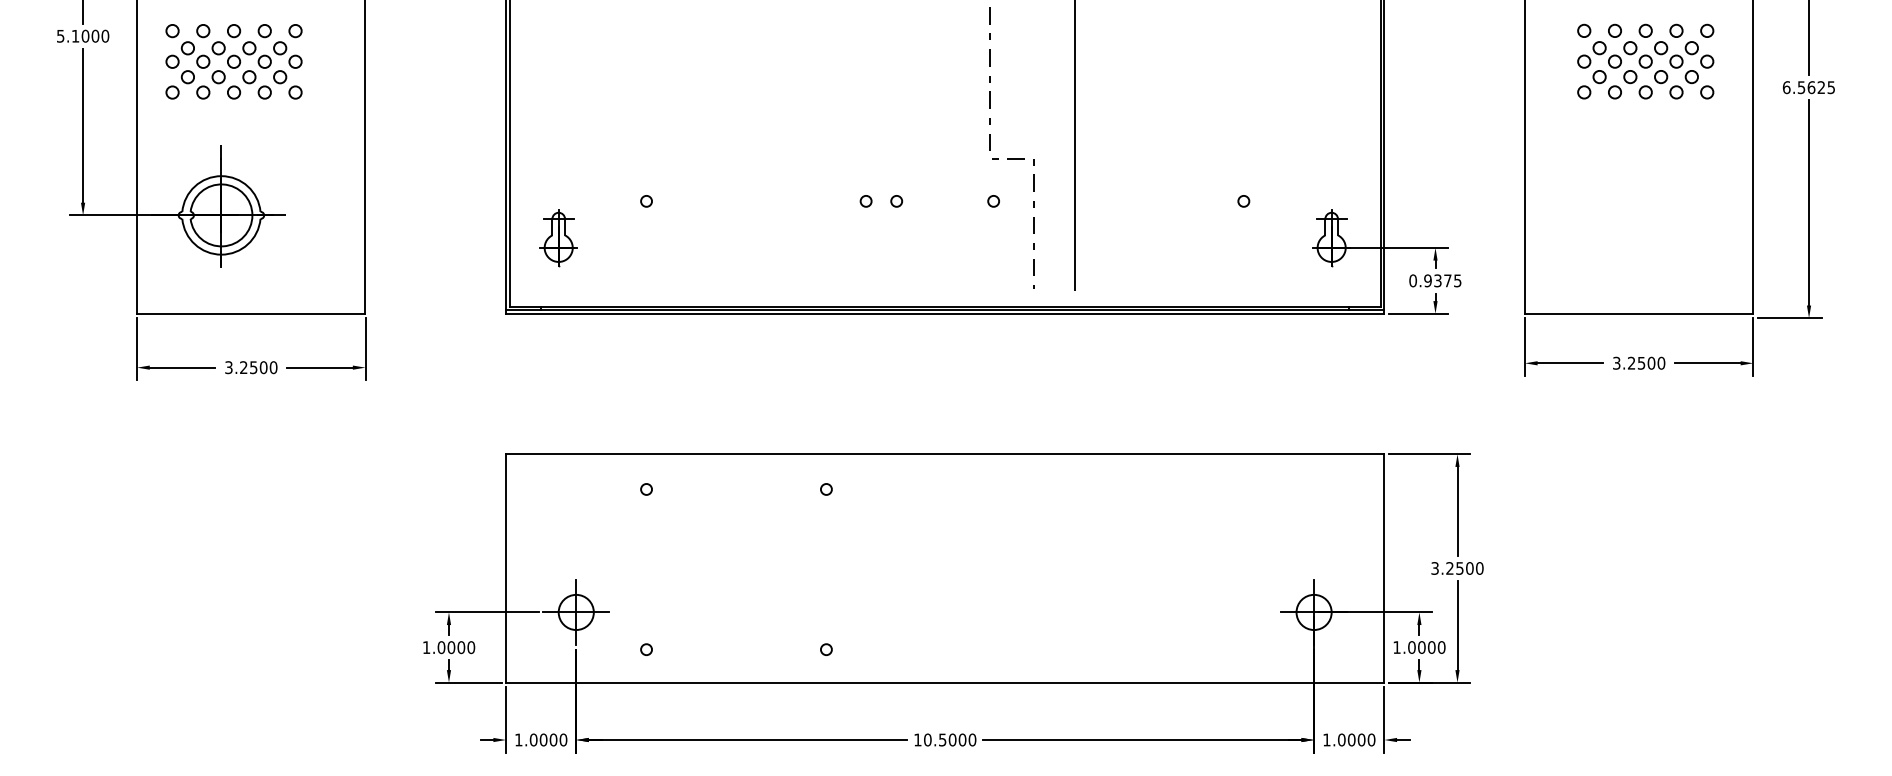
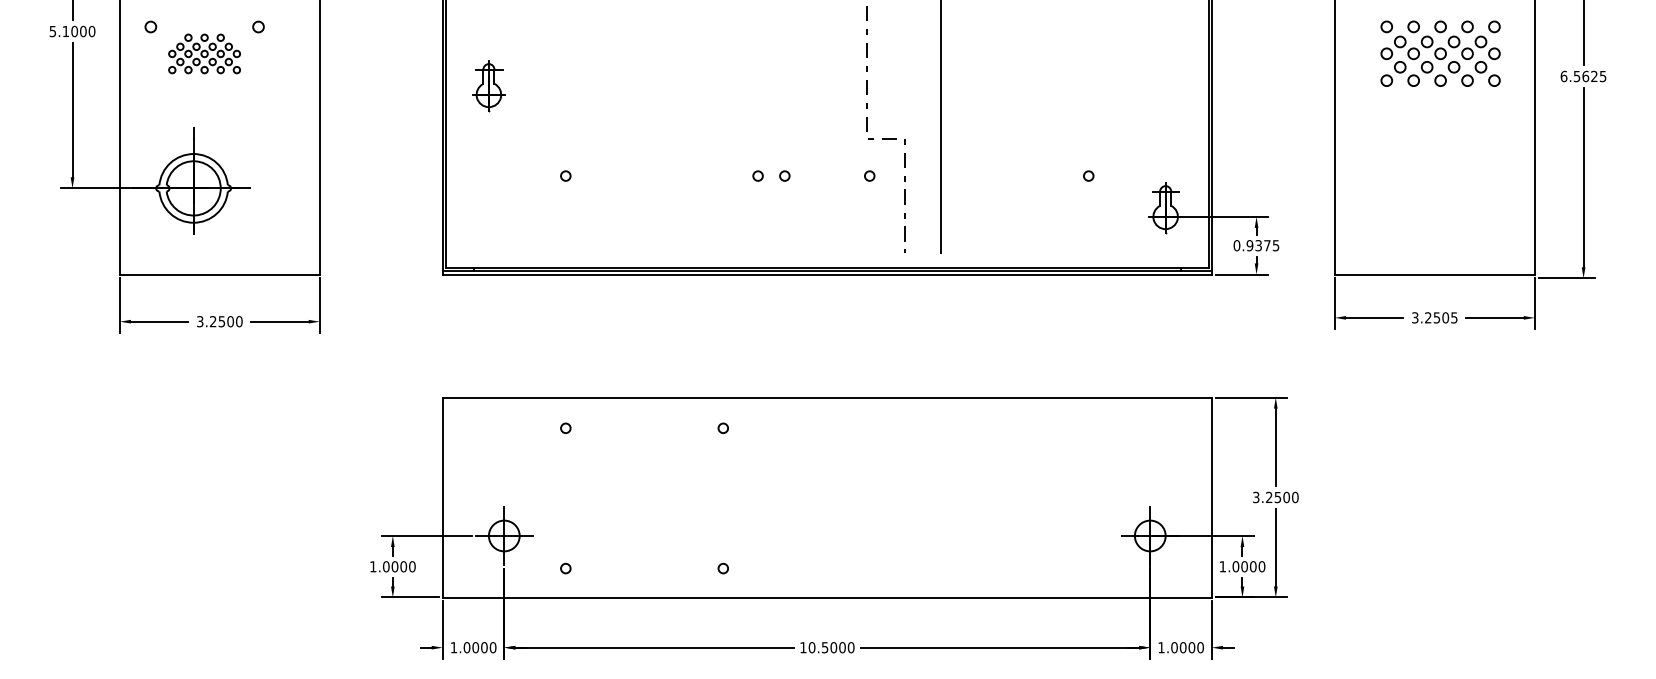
part: (233, 61) -> (204, 53), size x0.6
part: (558, 238) -> (488, 86), moved
text: (1661, 362) -> (1454, 317), 3.2500 -> 3.2505

